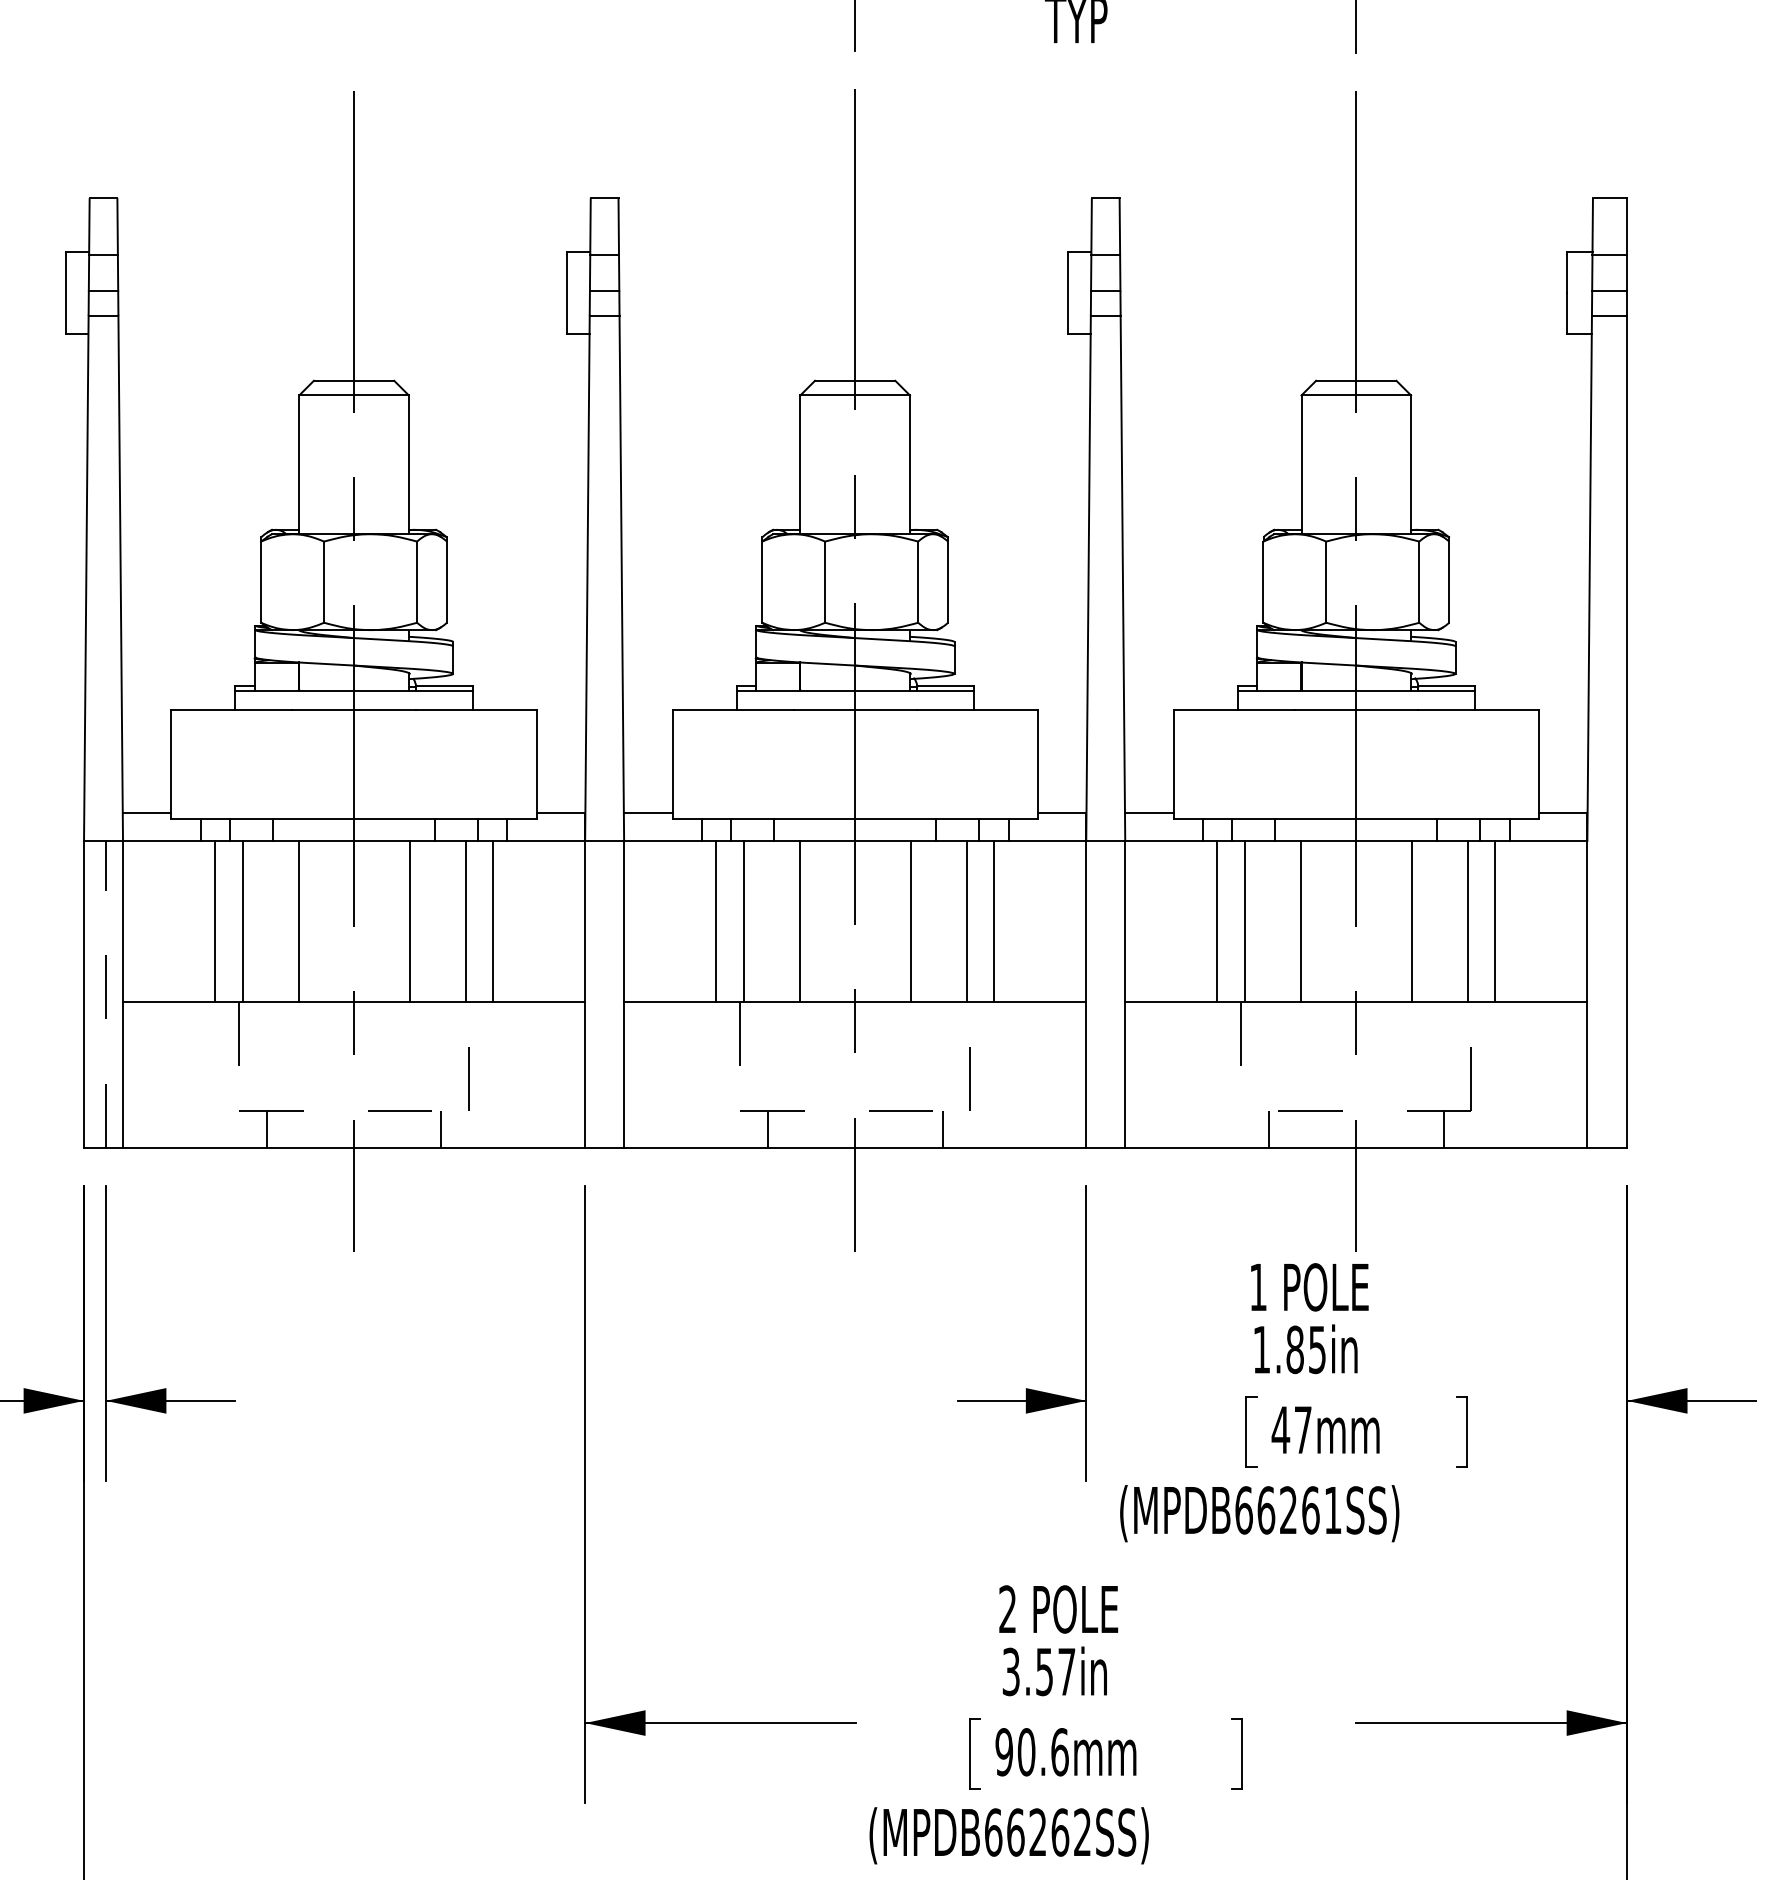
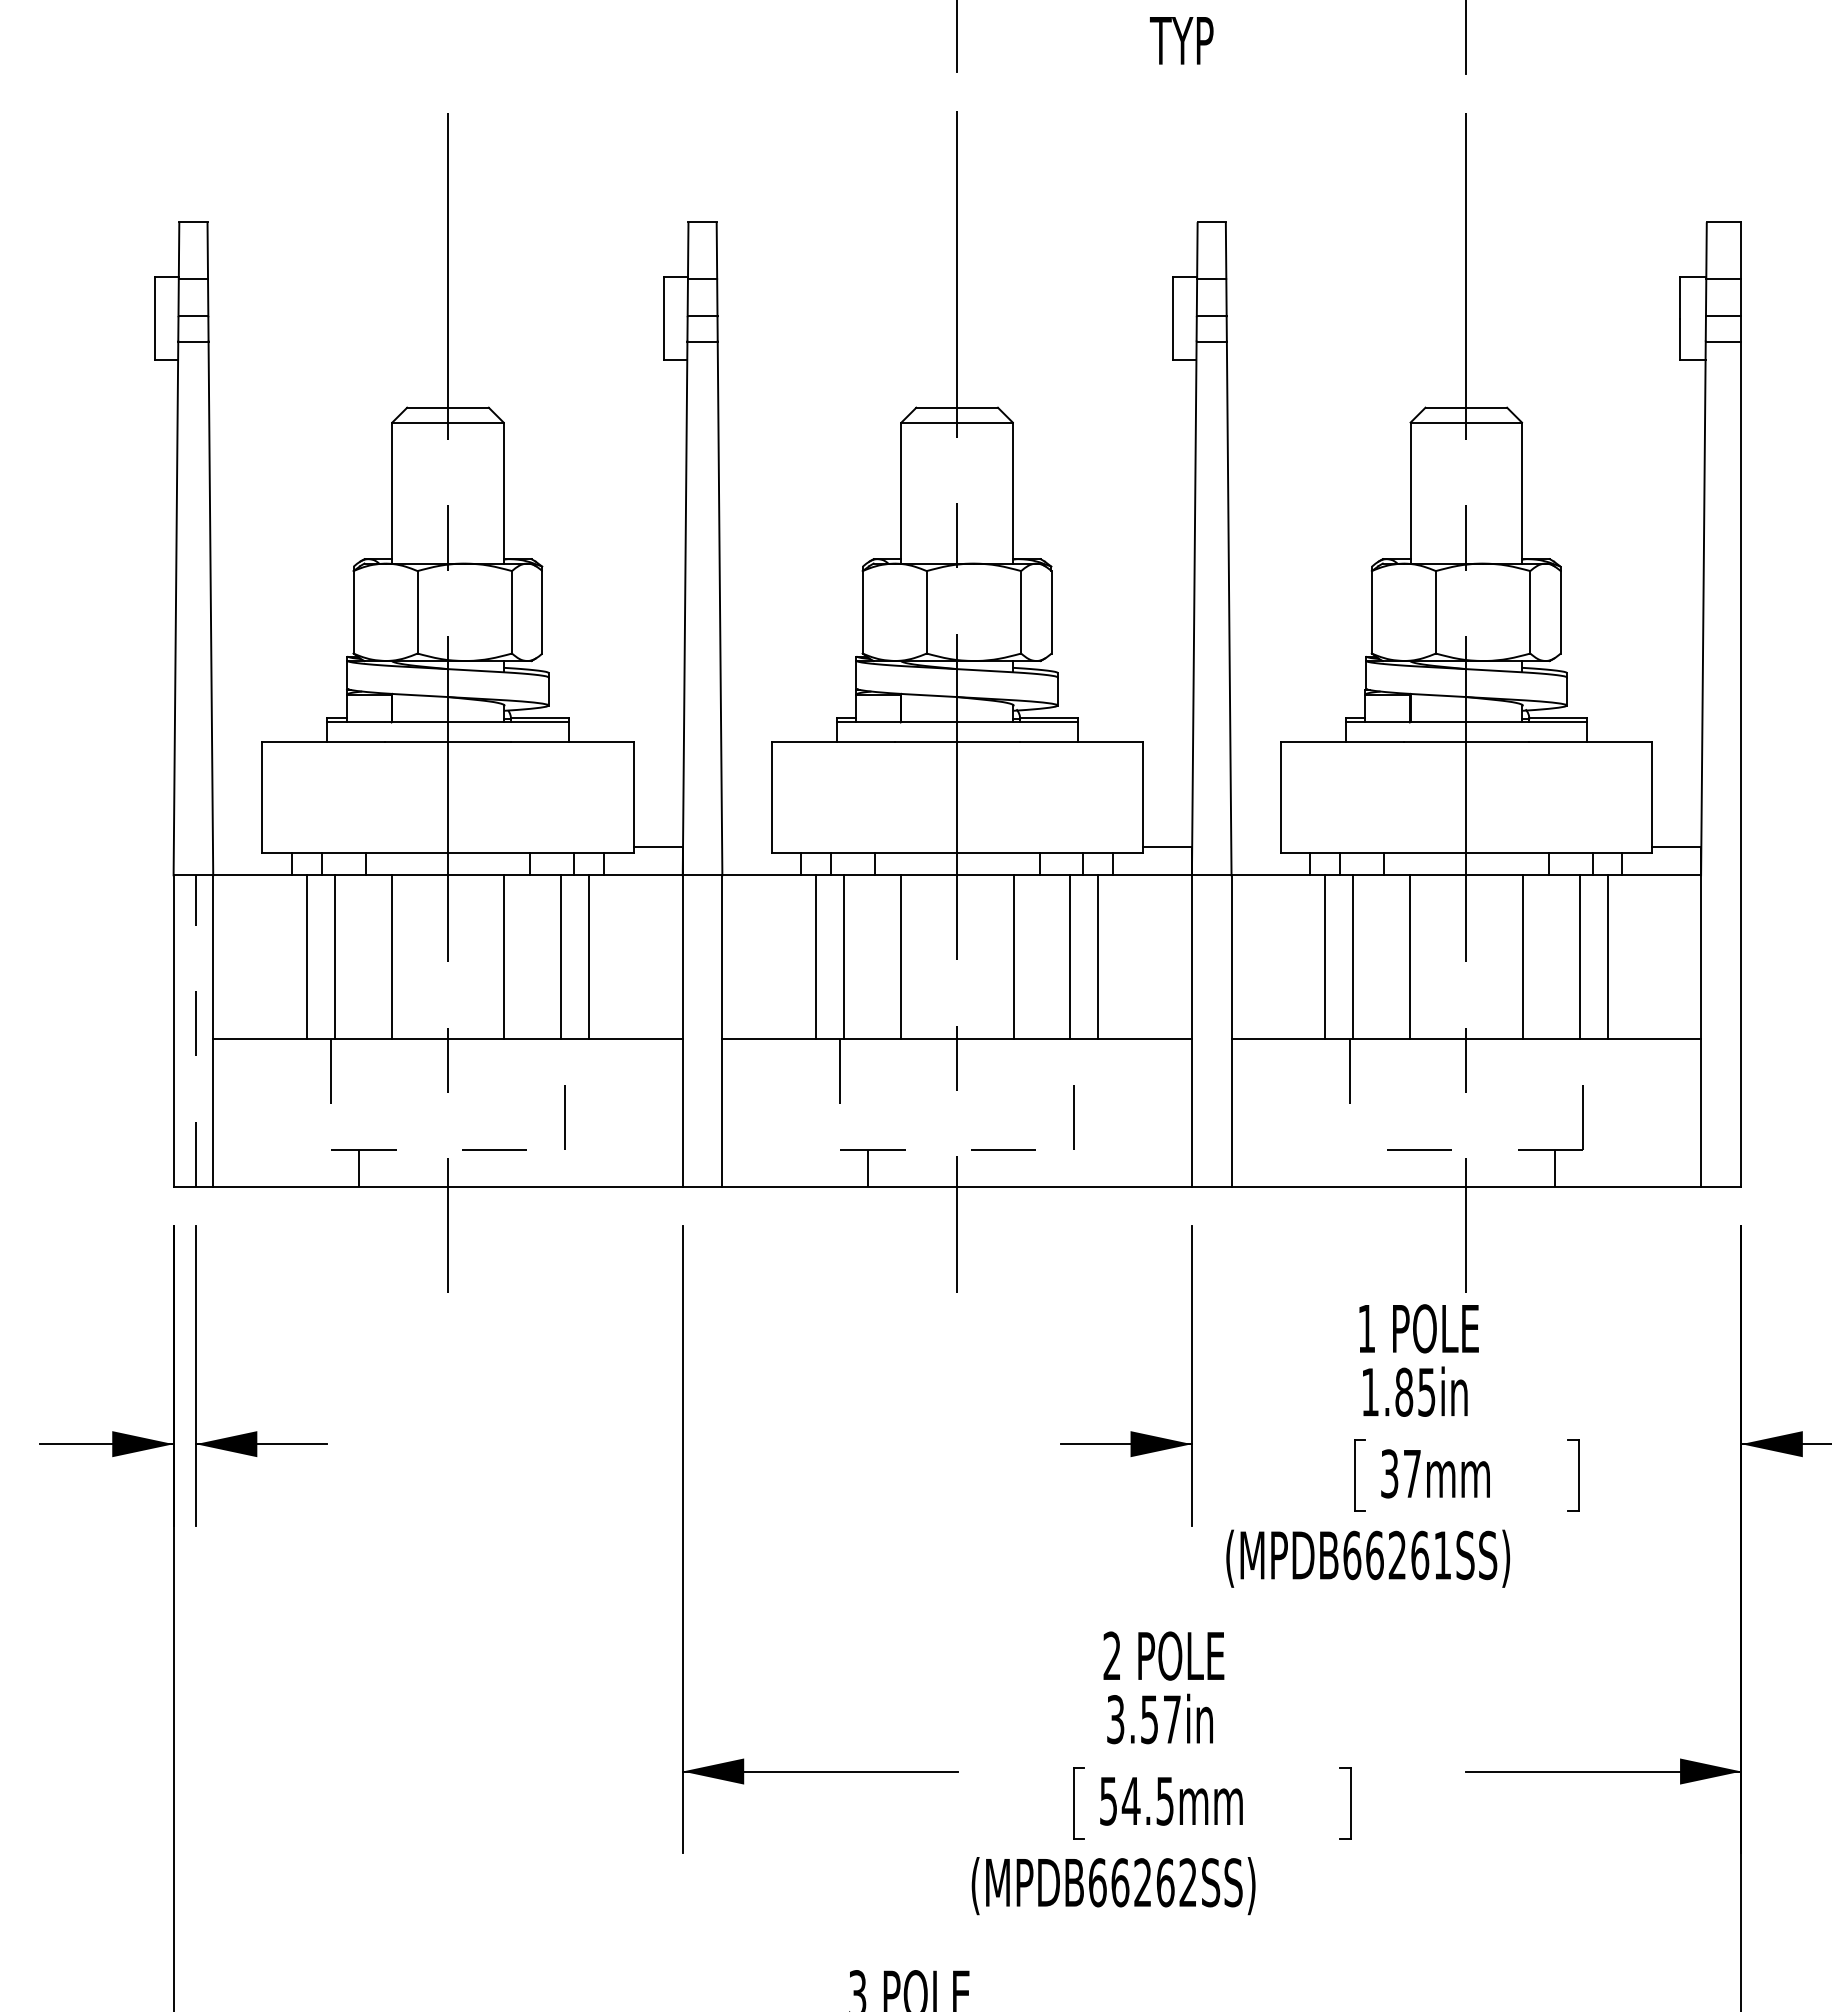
line: (146, 813) -> (237, 847), removed
line: (647, 813) -> (746, 847), removed
line: (1148, 813) -> (1255, 847), removed
line: (441, 1129) -> (536, 1168), removed
line: (942, 1129) -> (1045, 1168), removed
line: (1268, 1129) -> (1377, 1168), removed
text: (1280, 1429) -> (1389, 1473), 47mm -> 37mm
text: (1031, 1751) -> (1136, 1800), 90.6mm -> 54.5mm

